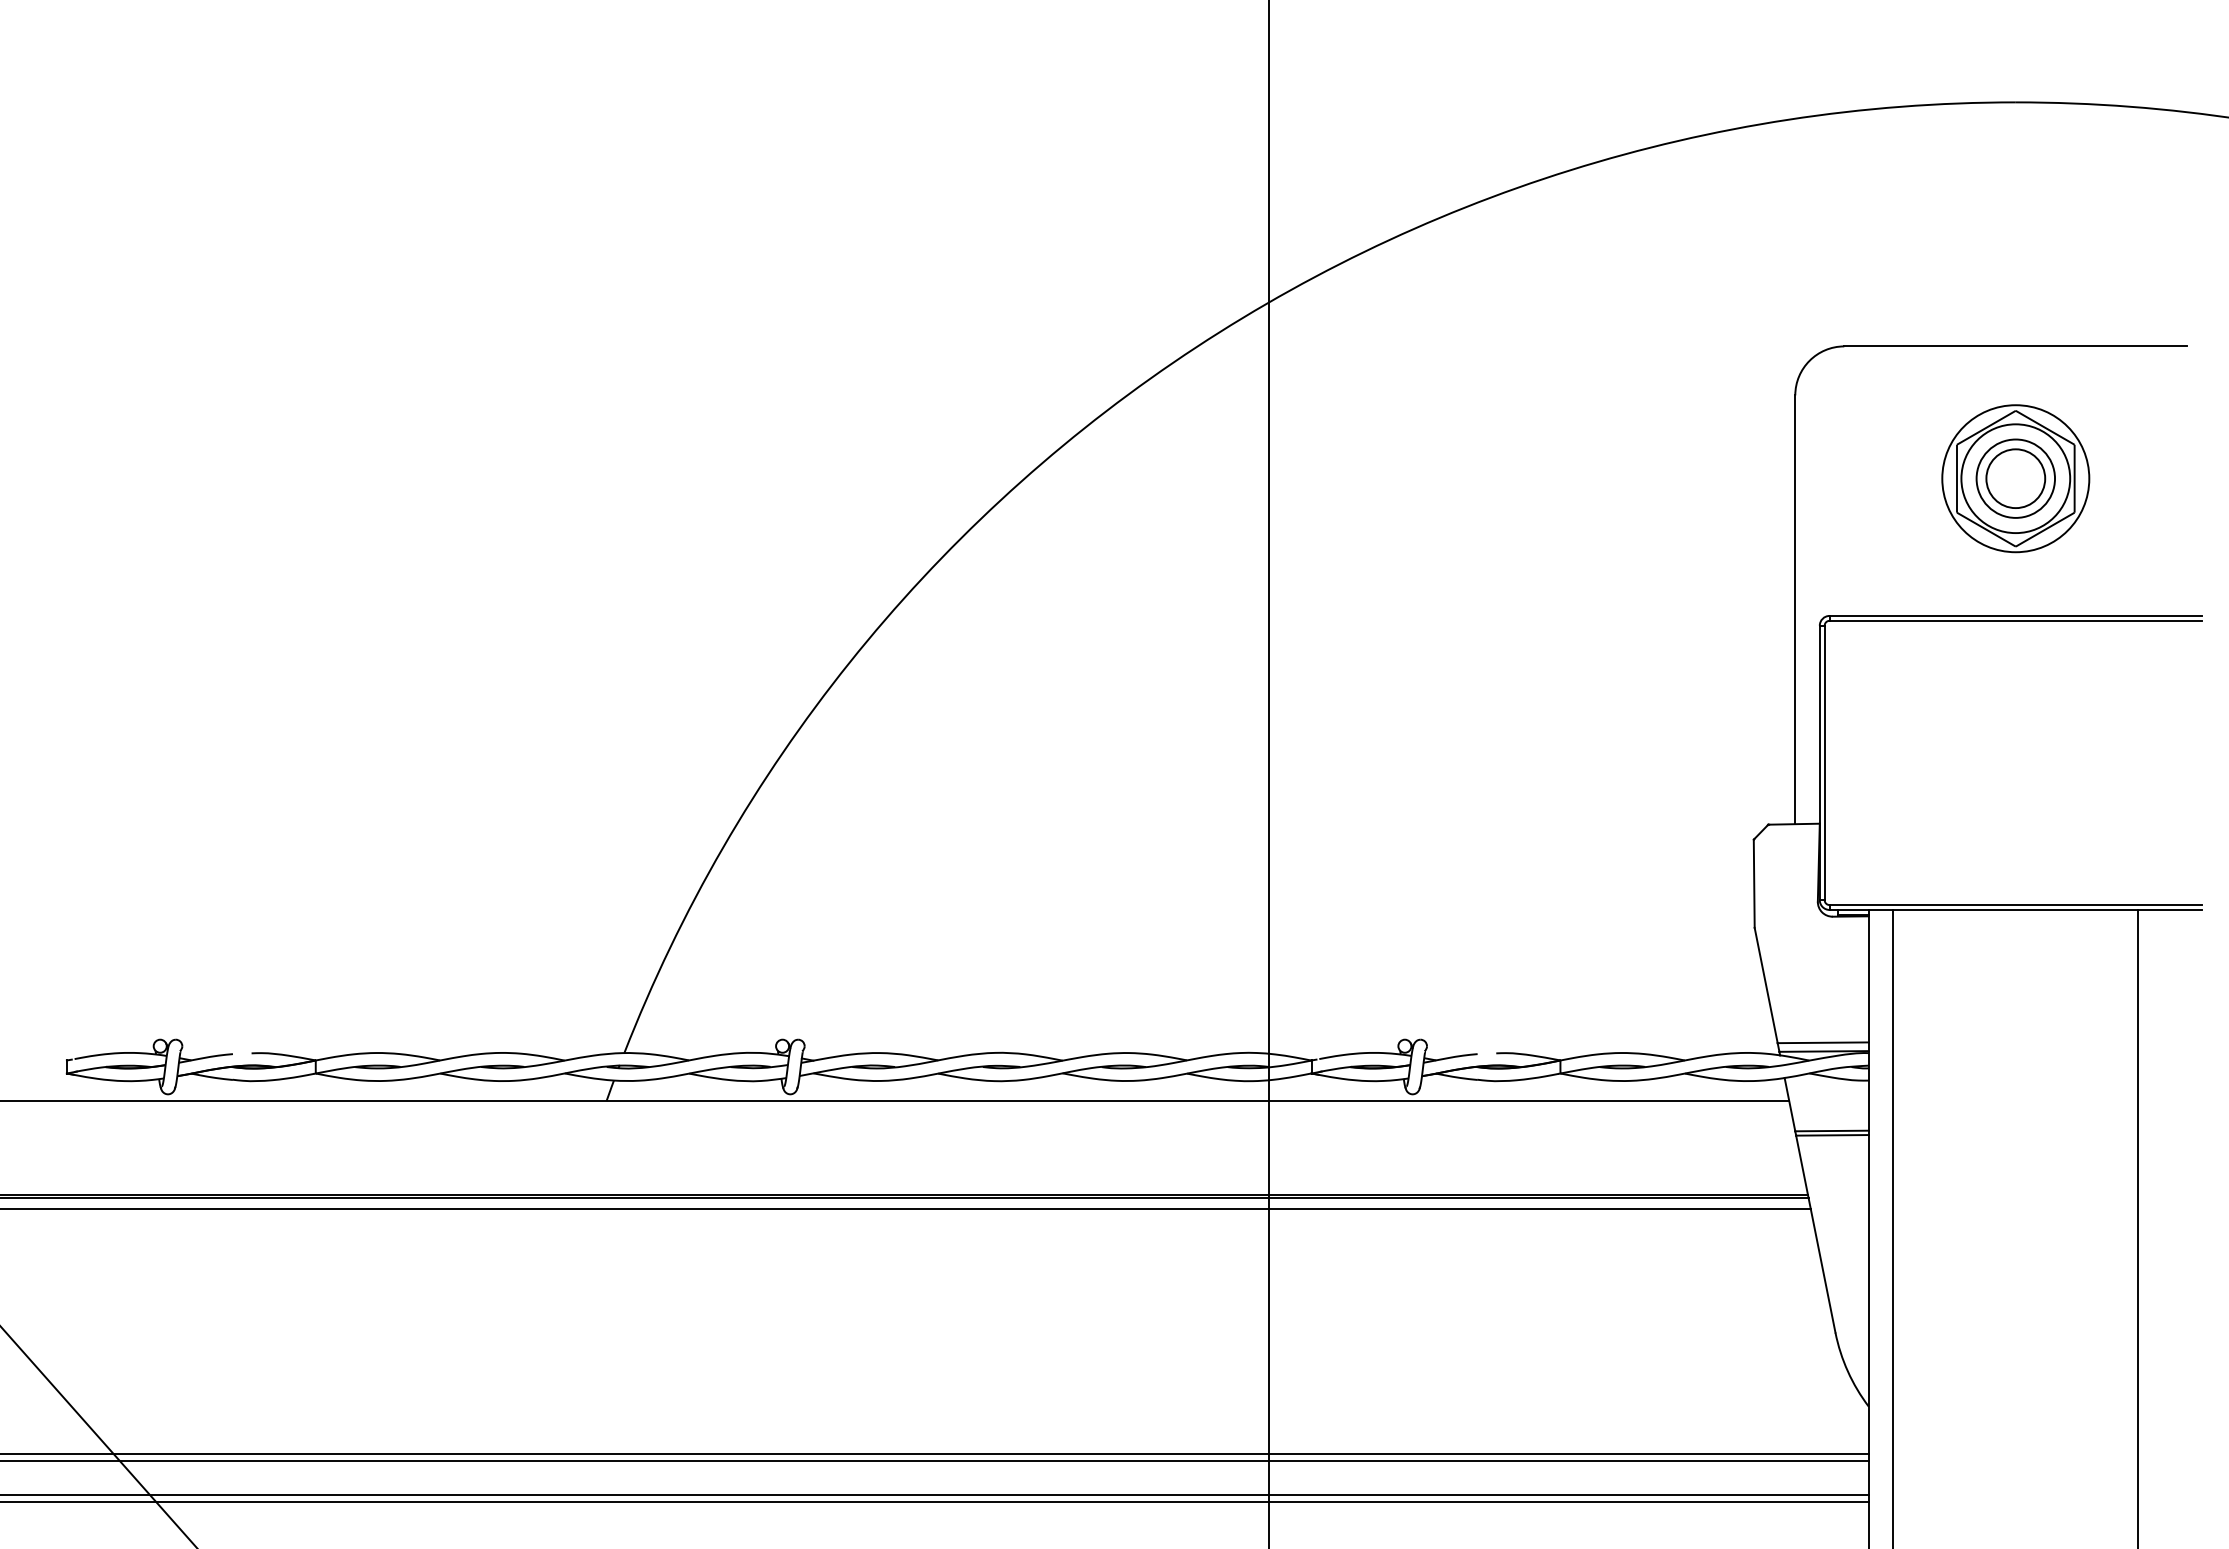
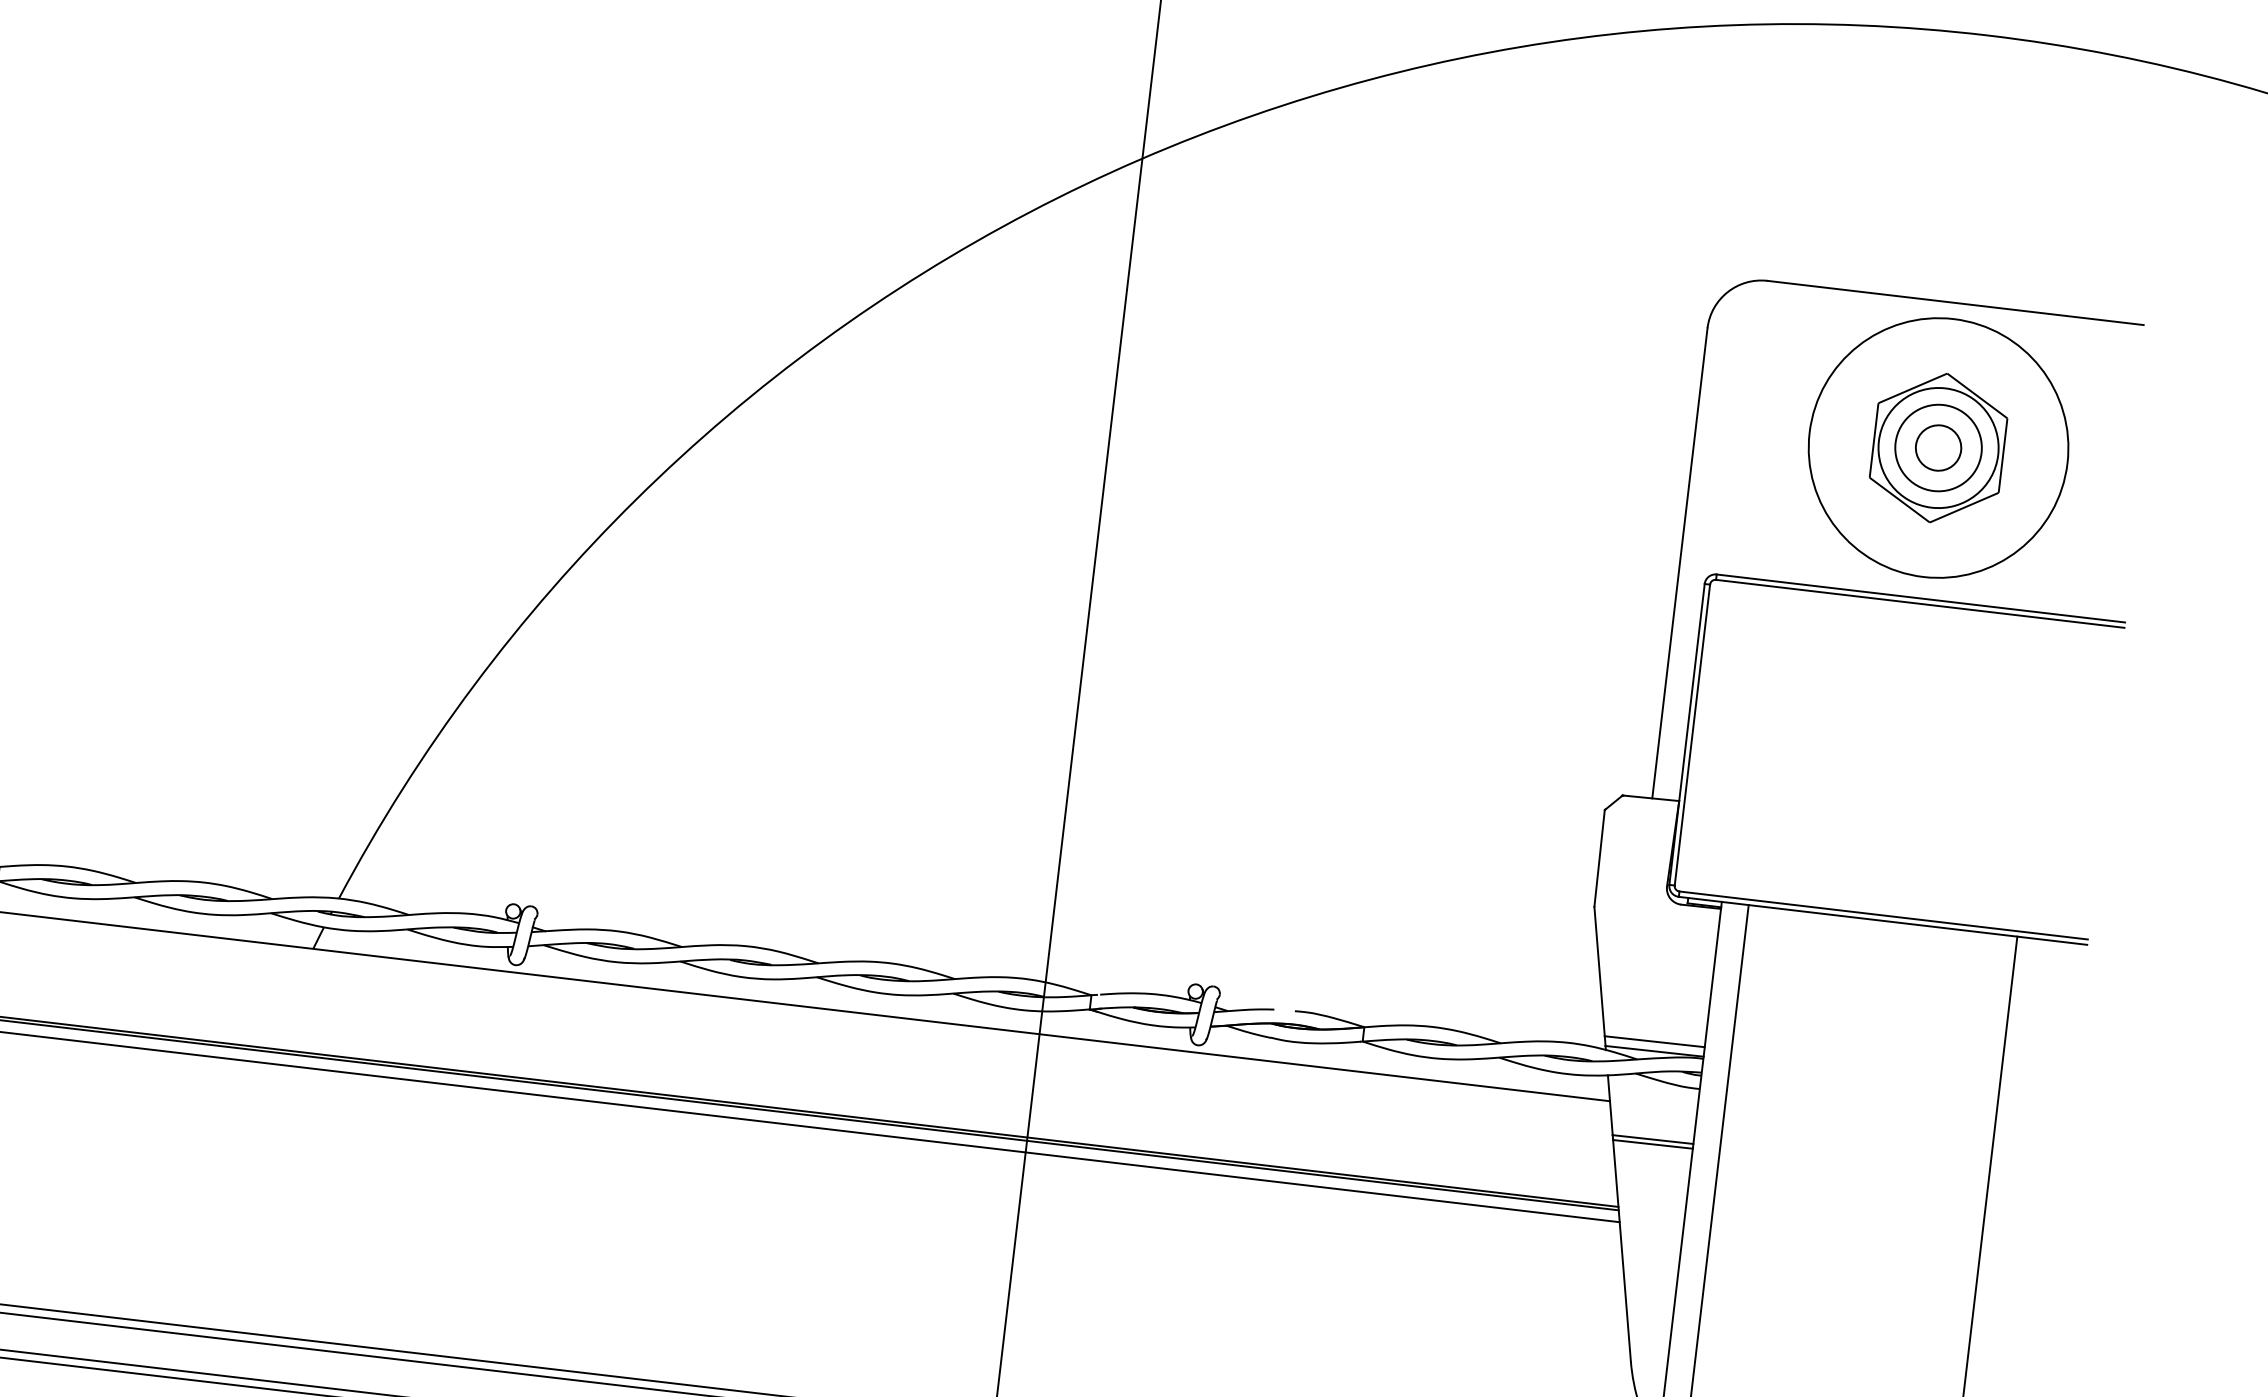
circle: (2015, 478) -> (1938, 447), size x0.7
circle: (2015, 478) -> (1938, 447), size x1.6

